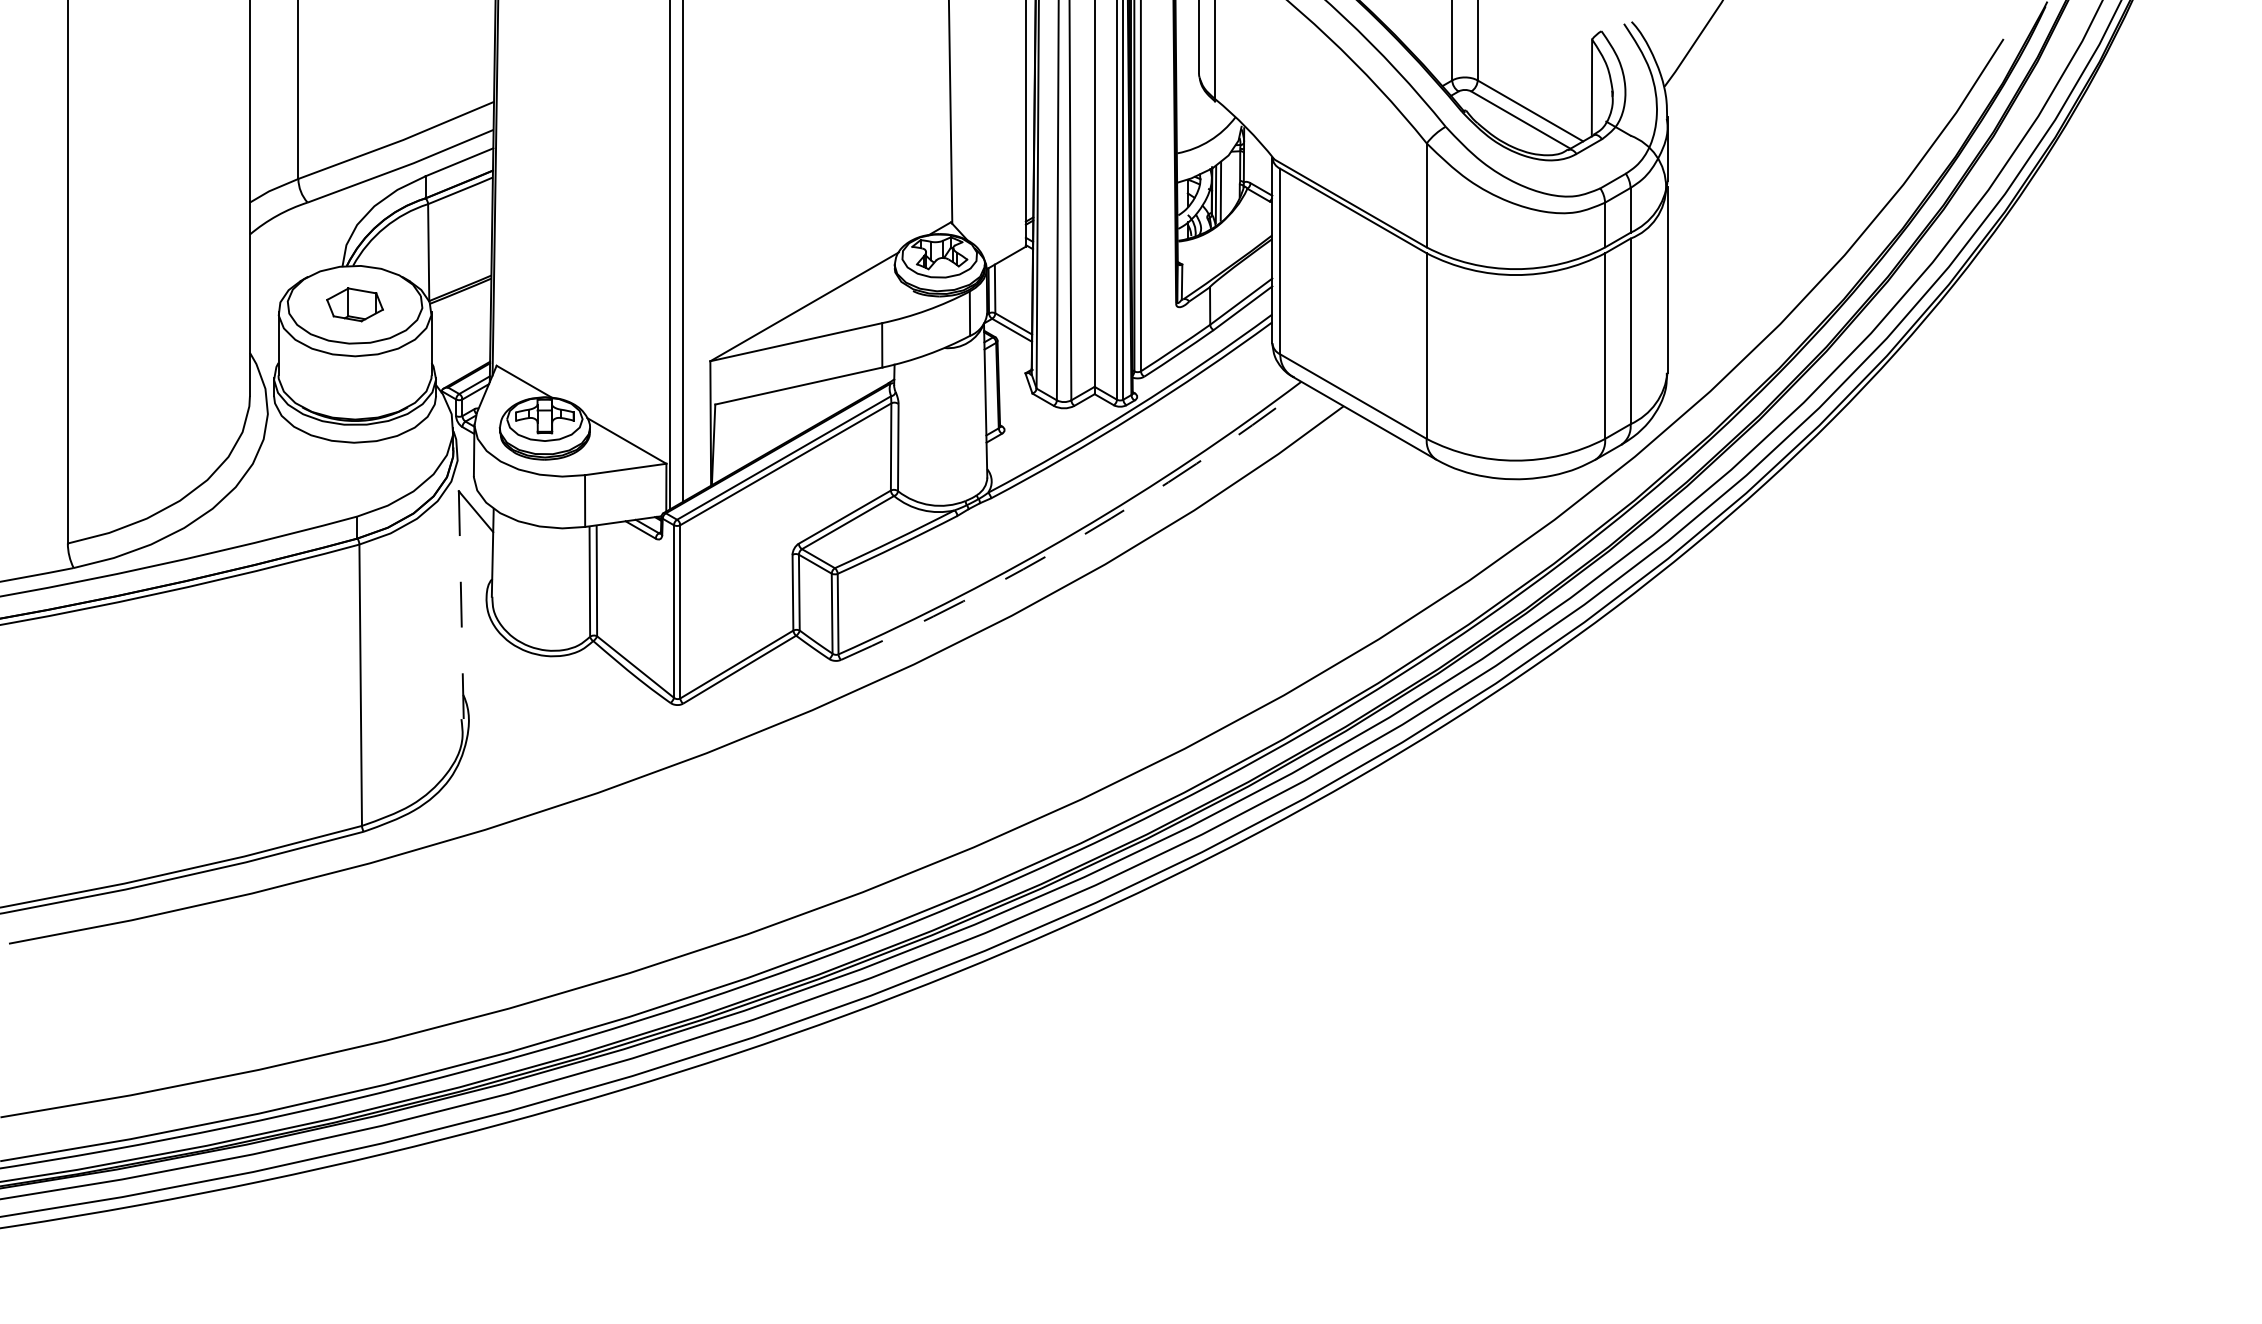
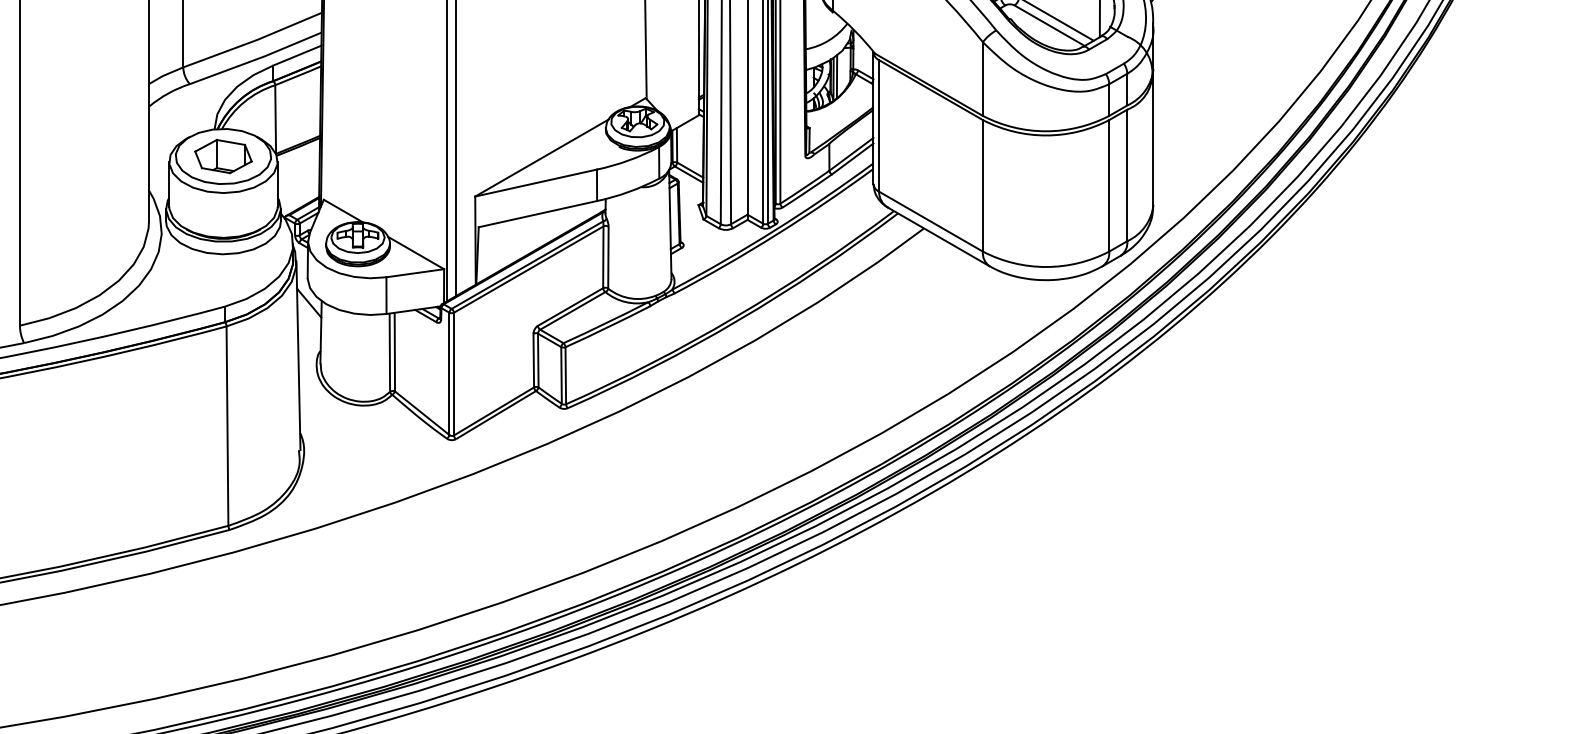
part: (354, 304) -> (223, 156), size x1.43
arc: (1081, 535) -> (738, 320), dashed -> solid
line: (460, 585) -> (298, 355), dashed -> solid

